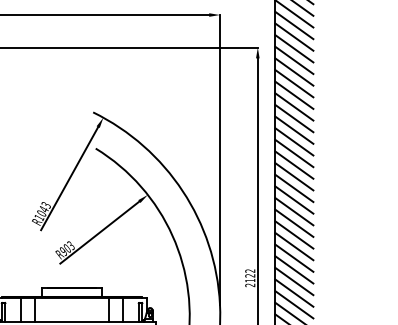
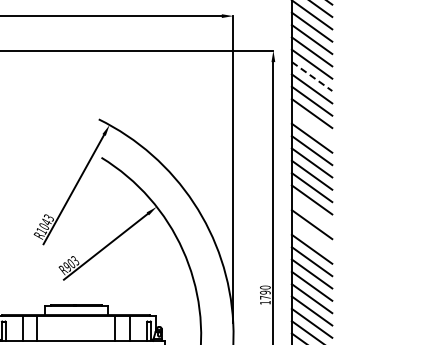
line: (294, 71) -> (312, 76), solid -> dashed
line: (293, 118) -> (311, 125), removed
line: (293, 199) -> (311, 211), removed
line: (293, 222) -> (311, 236), removed
text: (250, 277) -> (265, 294), 2122 -> 1790

